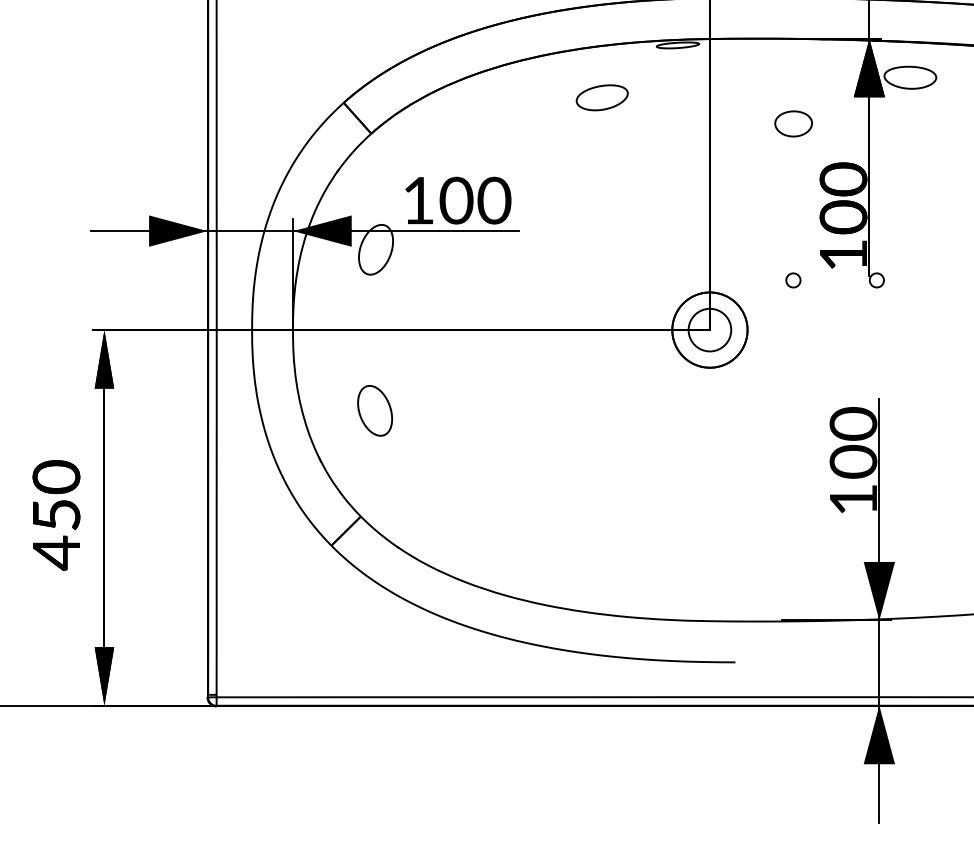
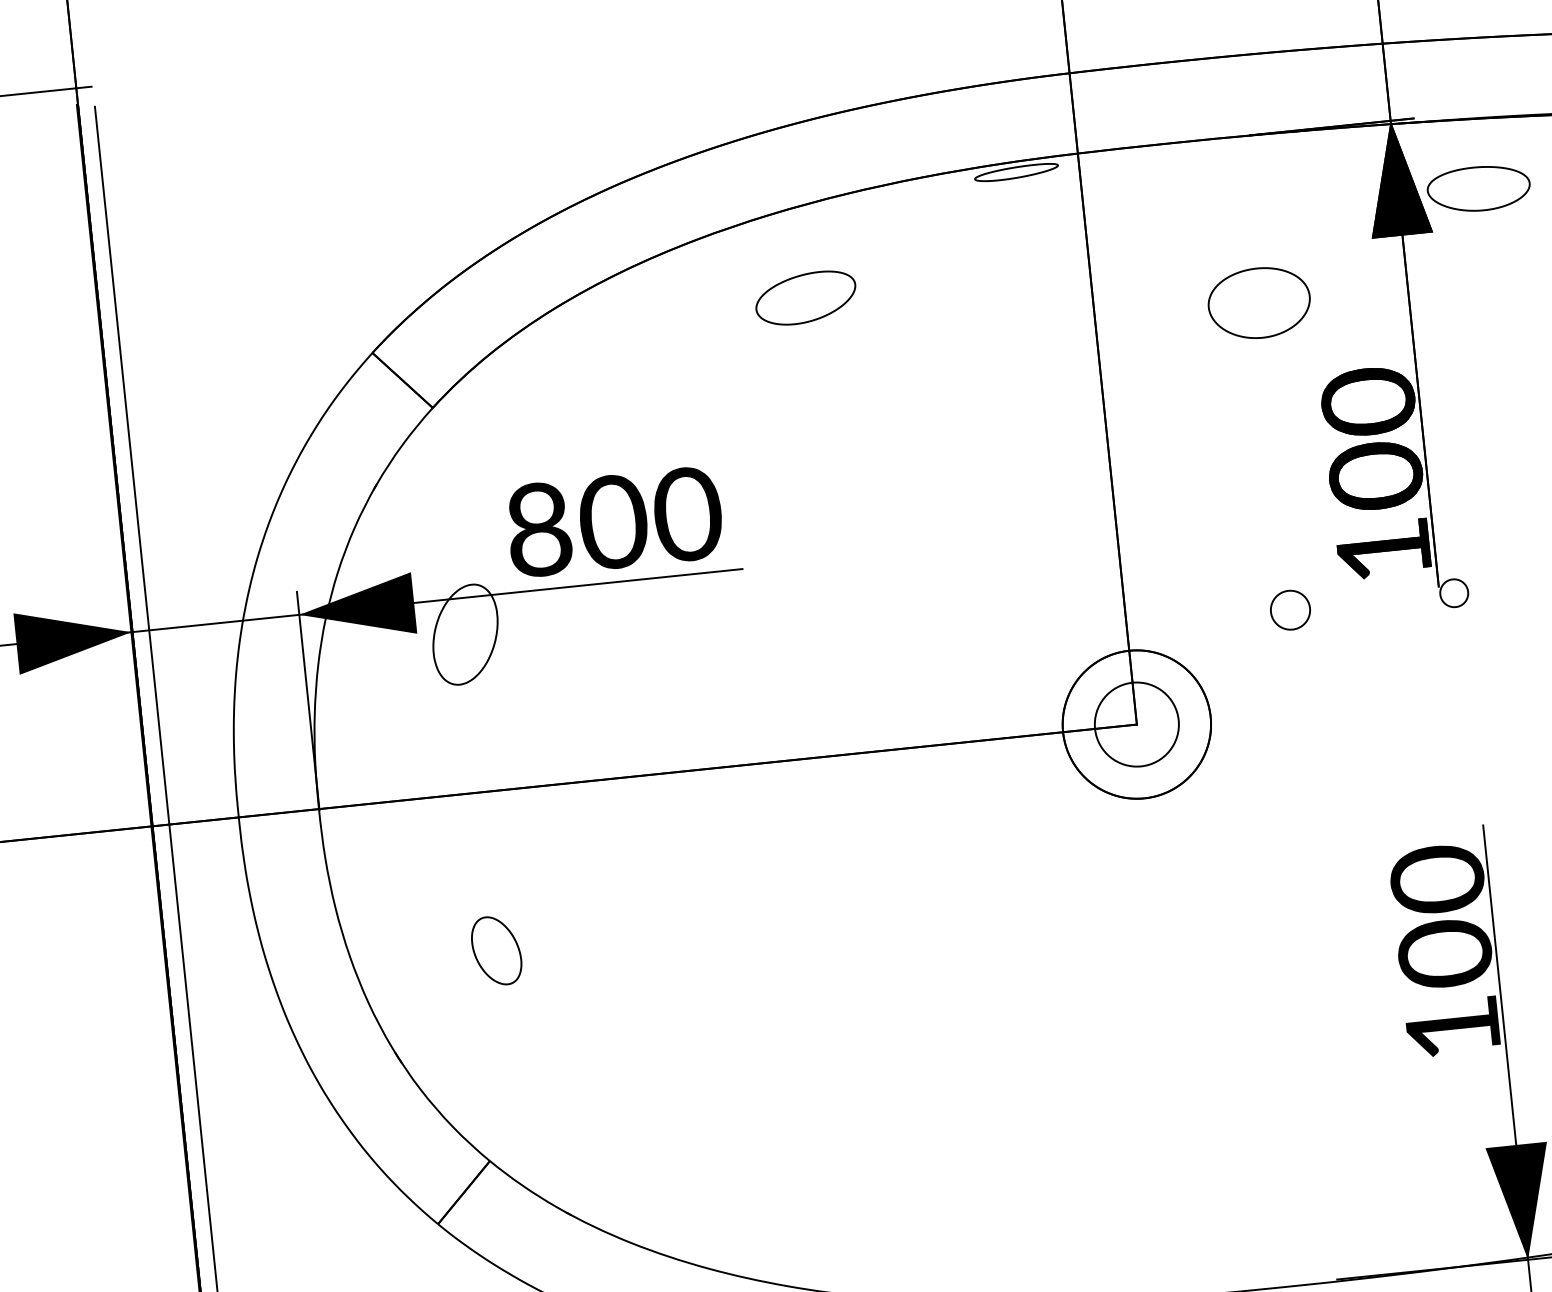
part: (601, 97) -> (804, 297), moved
part: (793, 123) -> (1258, 302), size x1.4
text: (418, 200) -> (538, 529), 100 -> 800
part: (793, 280) -> (1290, 610), size x1.4
part: (375, 410) -> (497, 950), size x0.7

